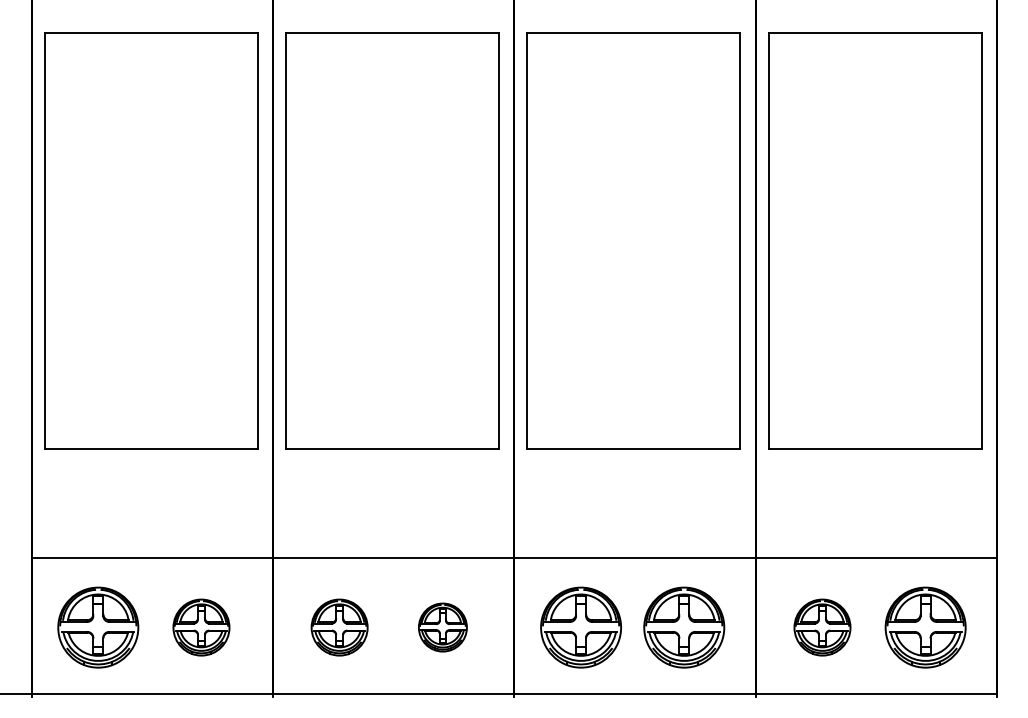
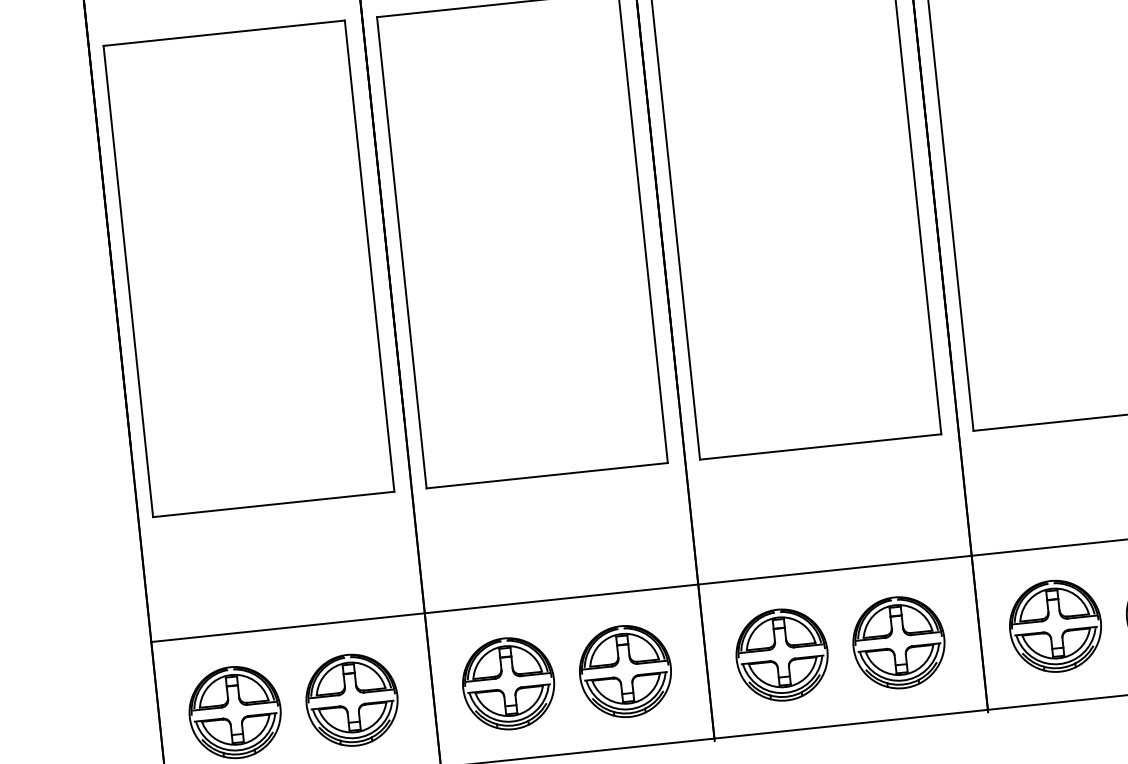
part: (201, 627) -> (352, 700), size x1.43
part: (339, 627) -> (508, 683), size x1.43
part: (442, 627) -> (625, 671), size x1.67
part: (822, 627) -> (1055, 626), size x1.43

